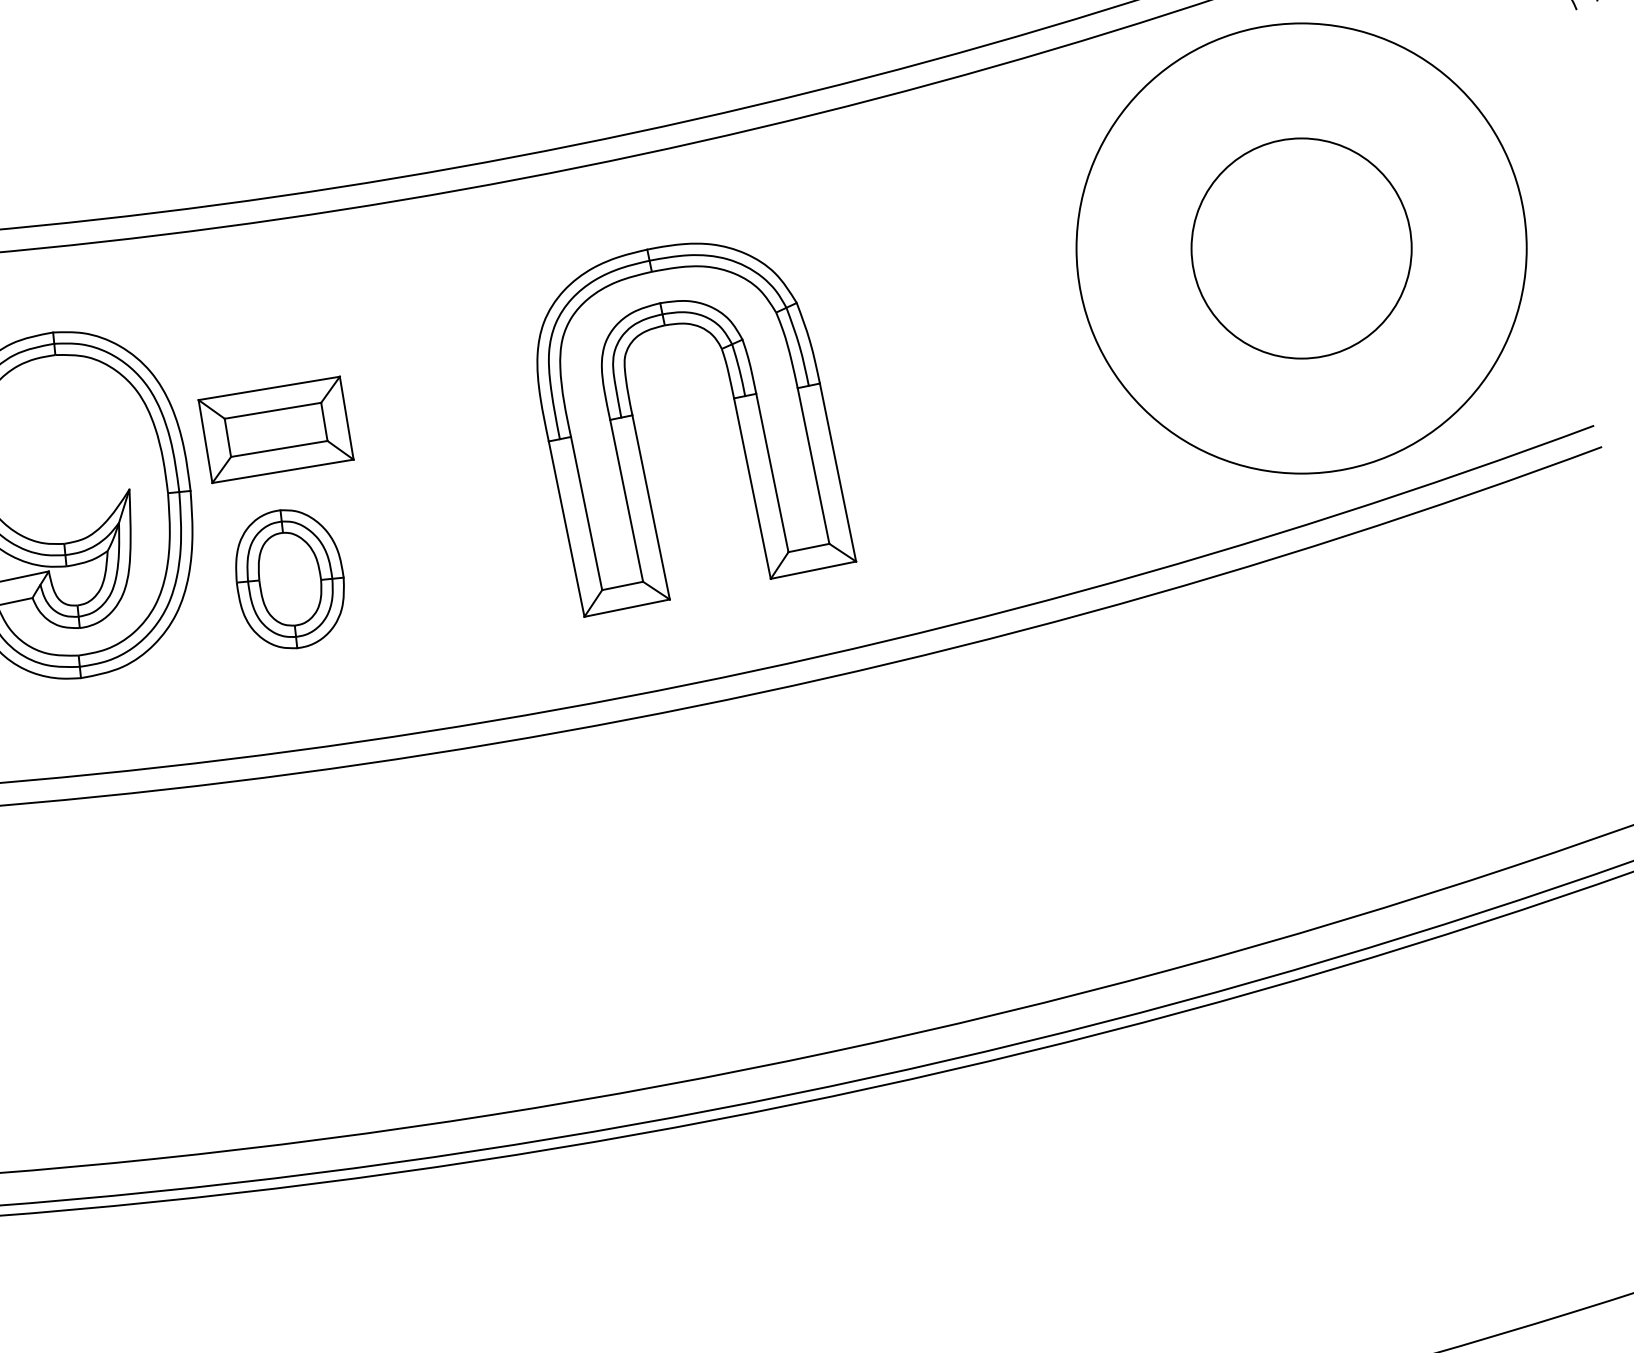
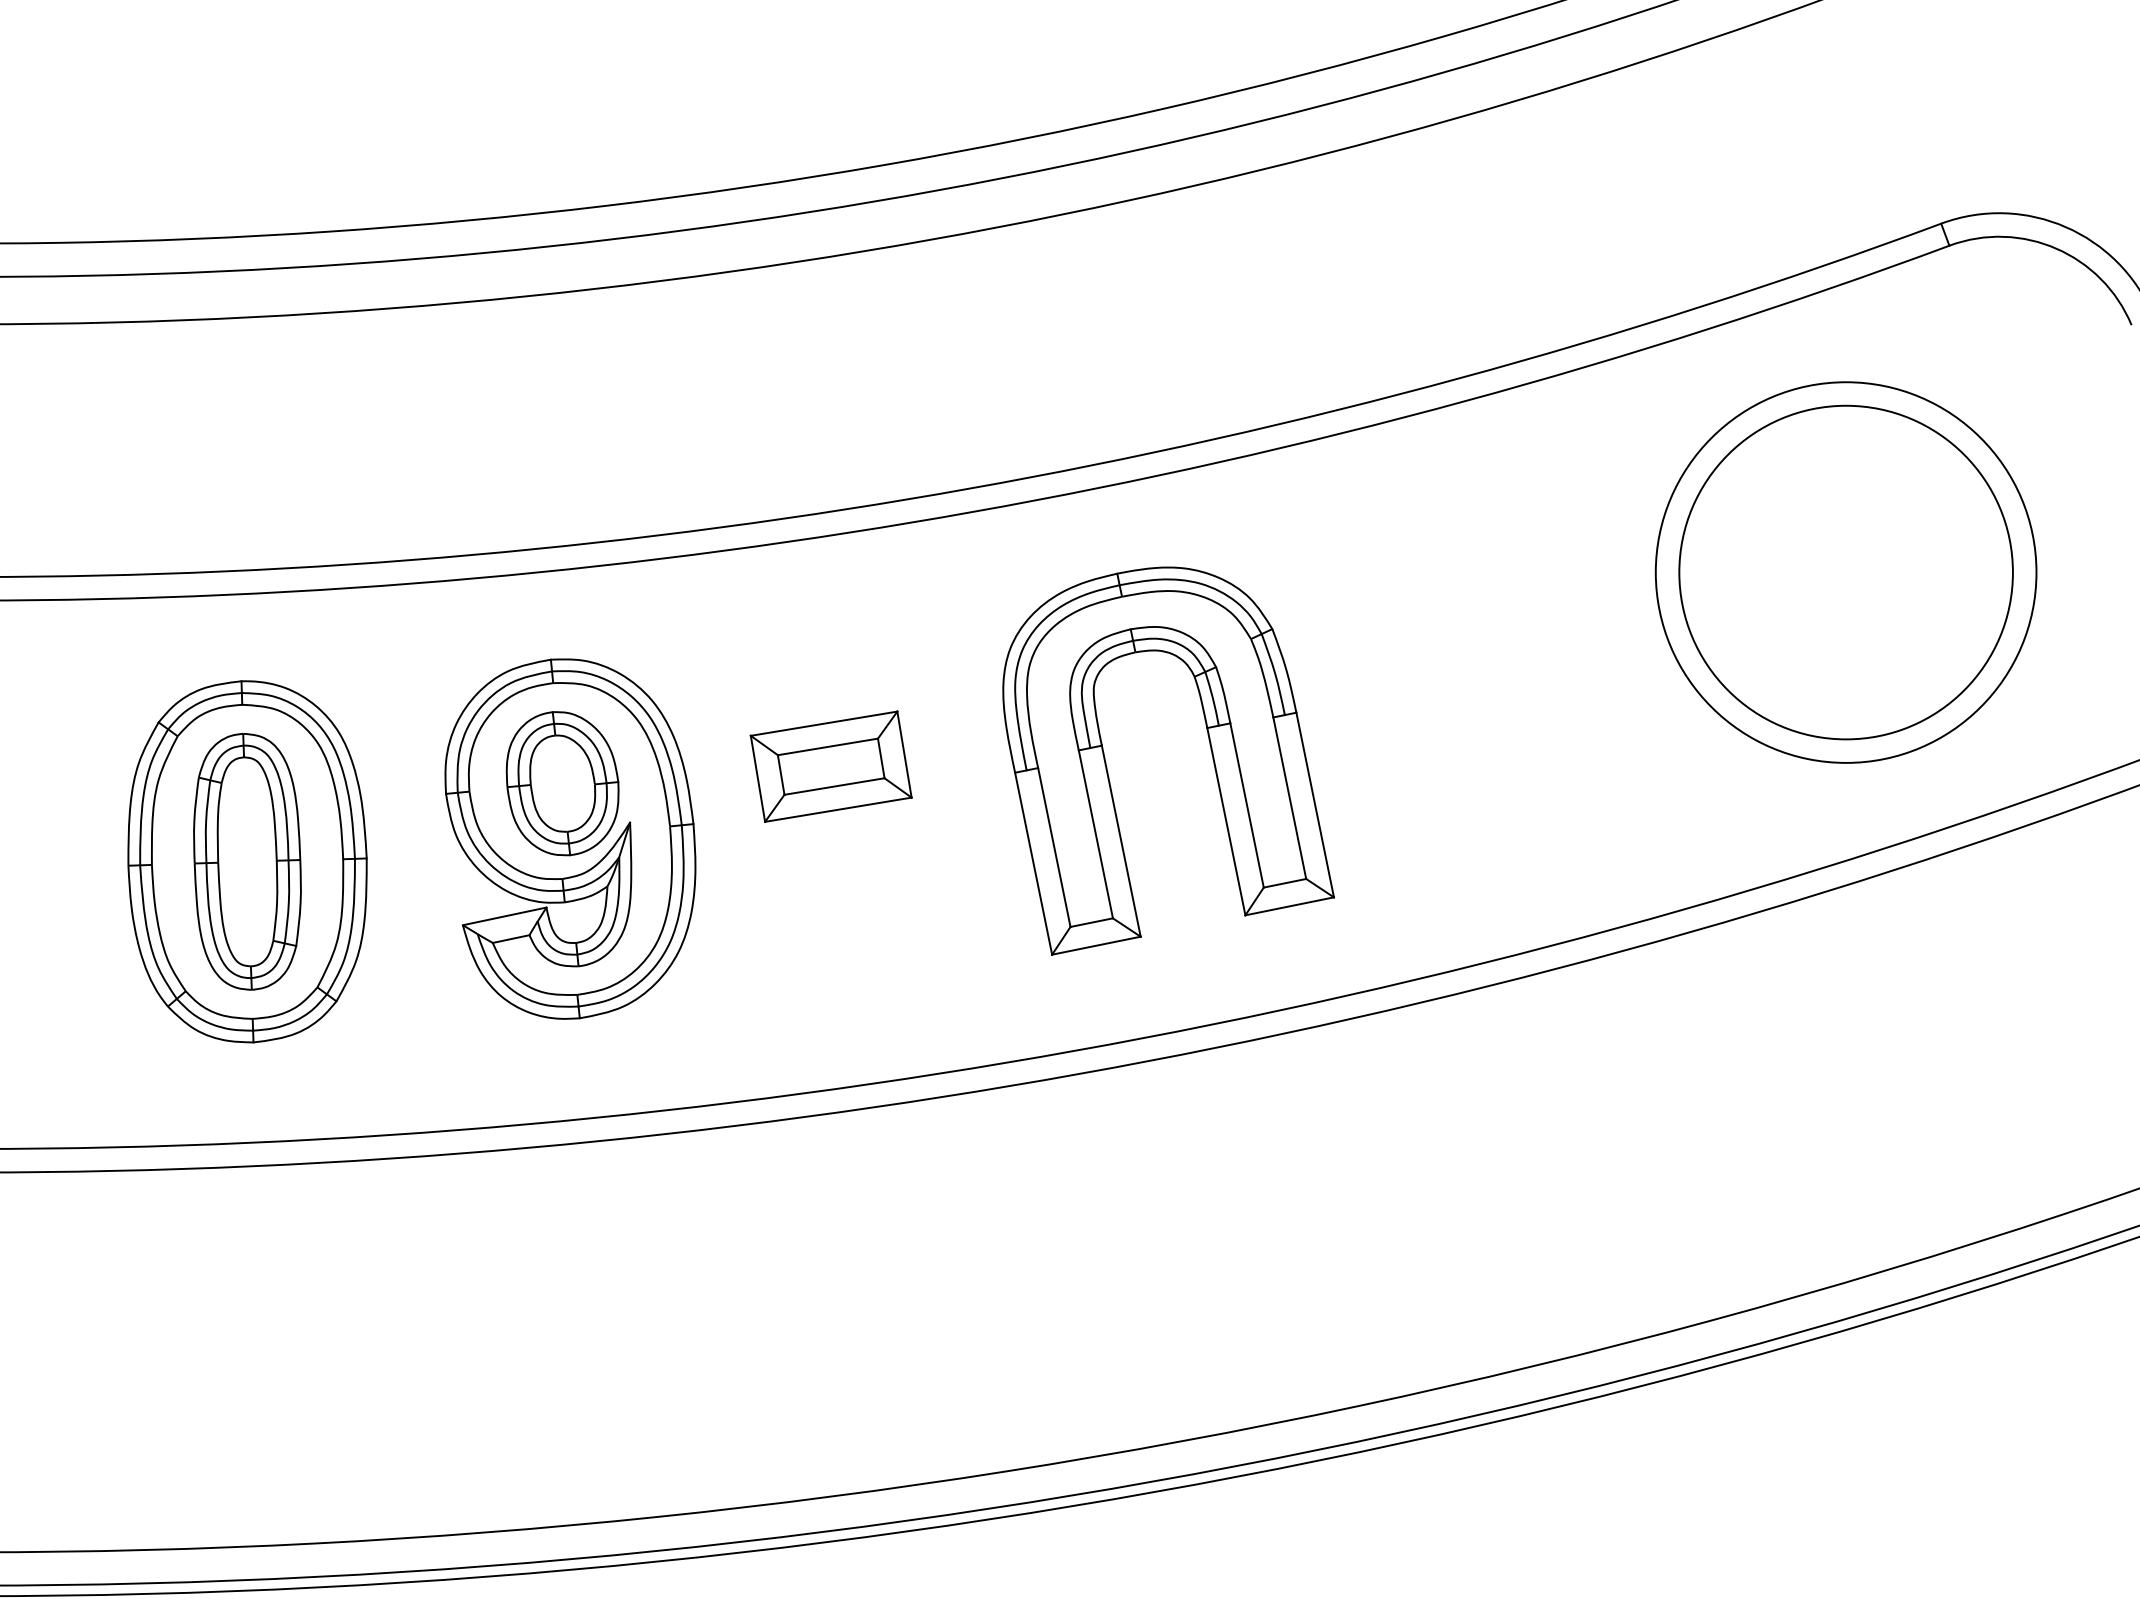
circle: (1301, 248) -> (1845, 572), size x0.71
circle: (1301, 248) -> (1845, 572), size x1.67
part: (737, 419) -> (1210, 749), moved
part: (275, 429) -> (830, 766), moved
part: (289, 579) -> (562, 783), moved

